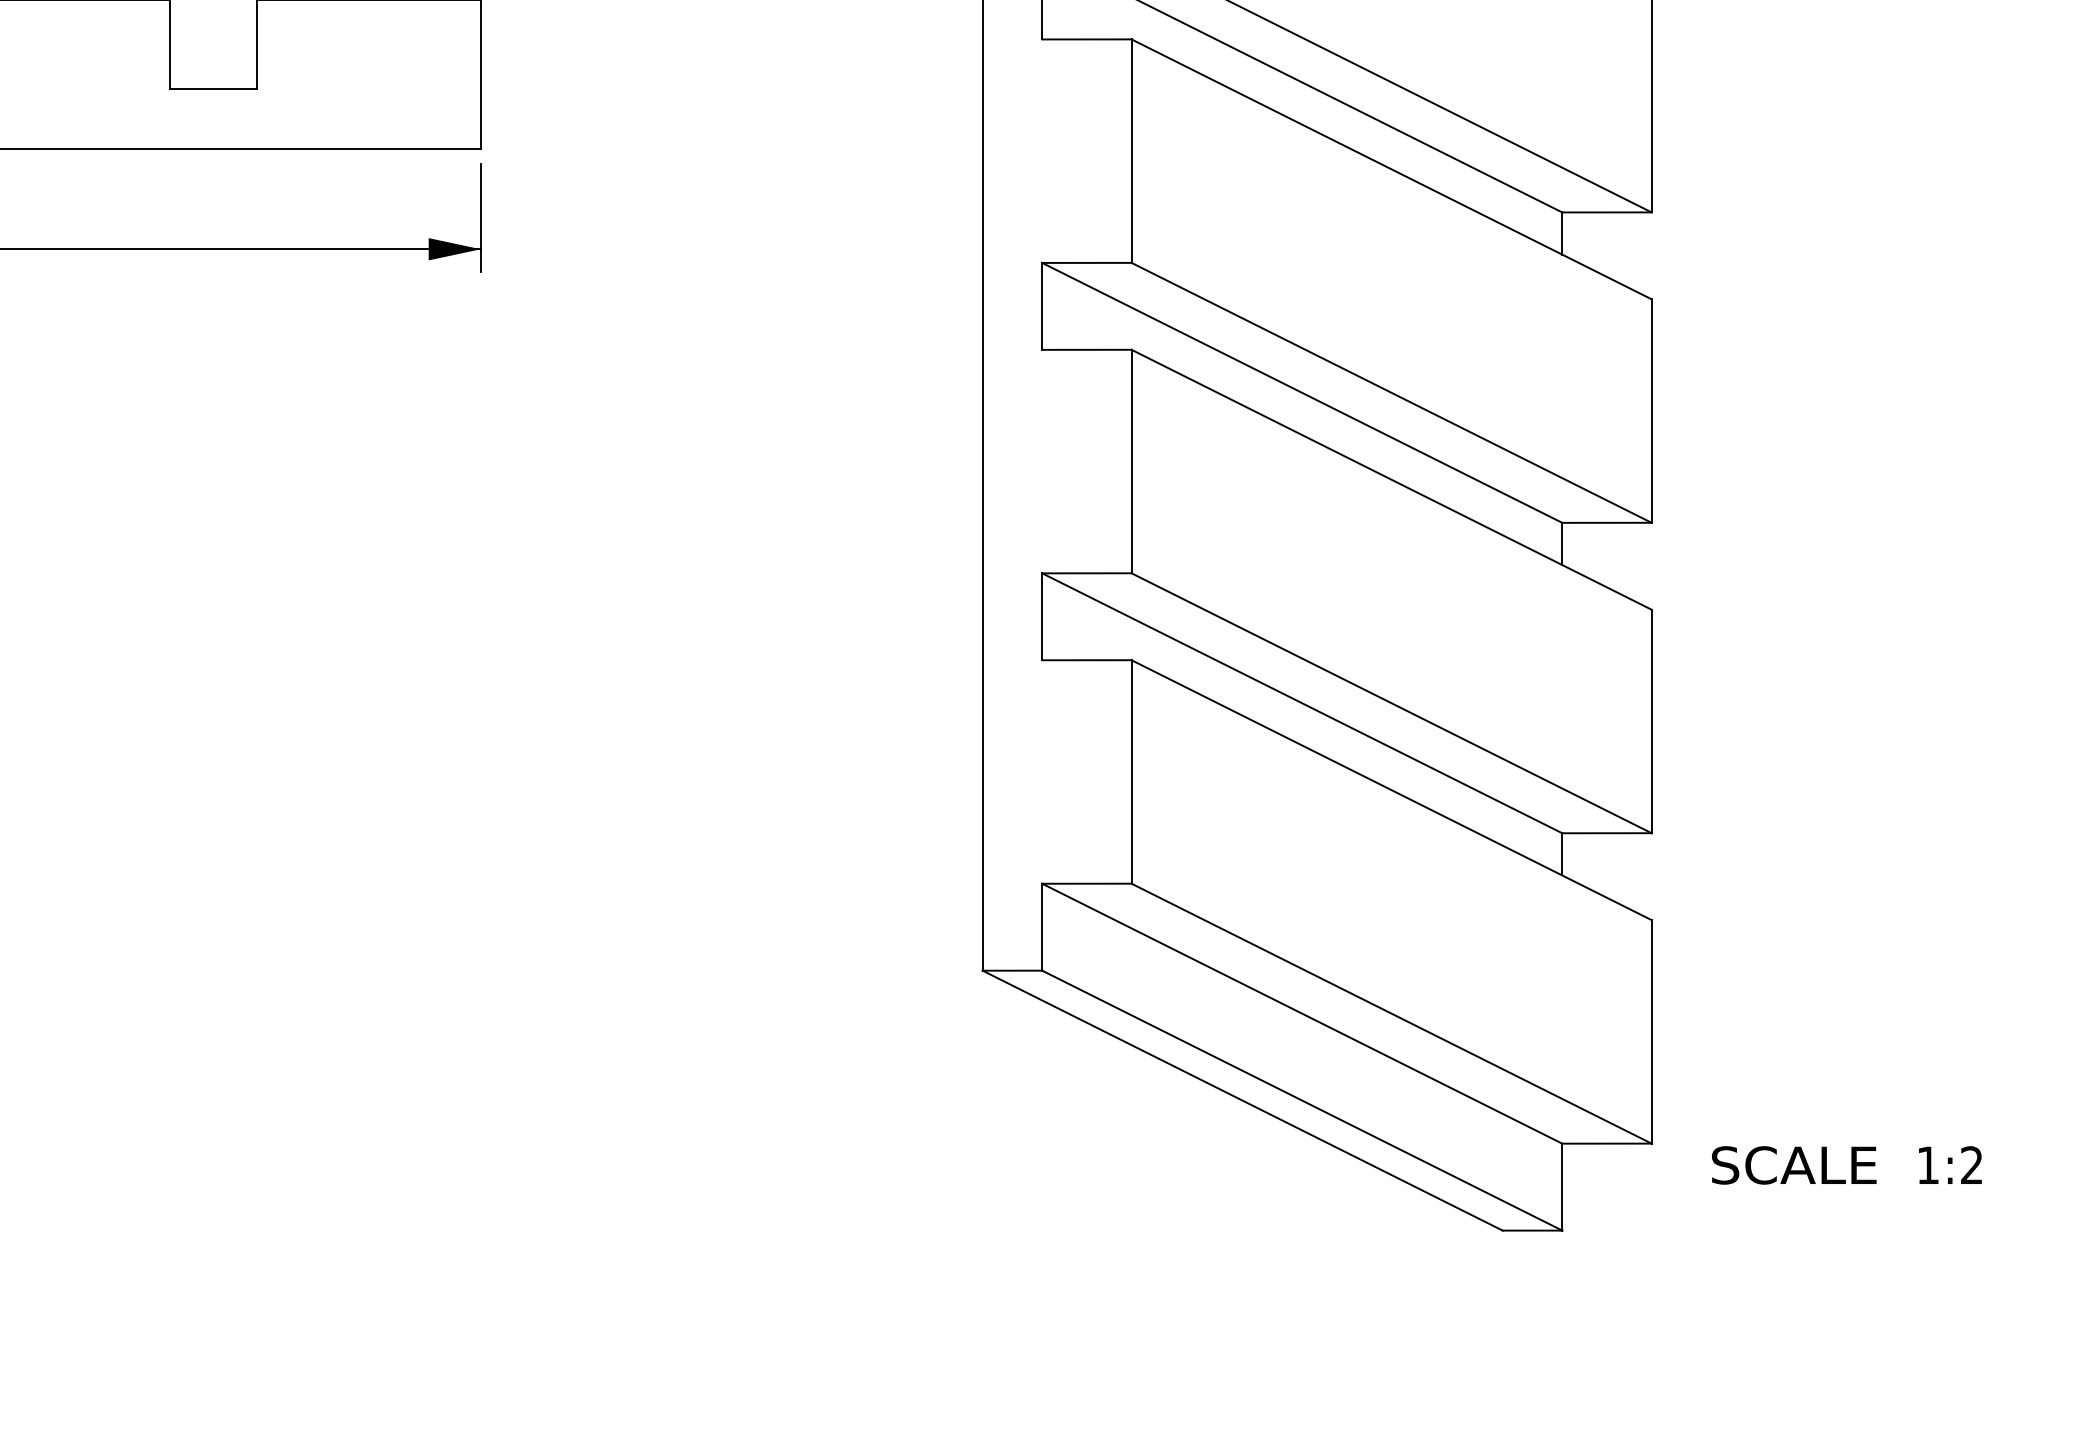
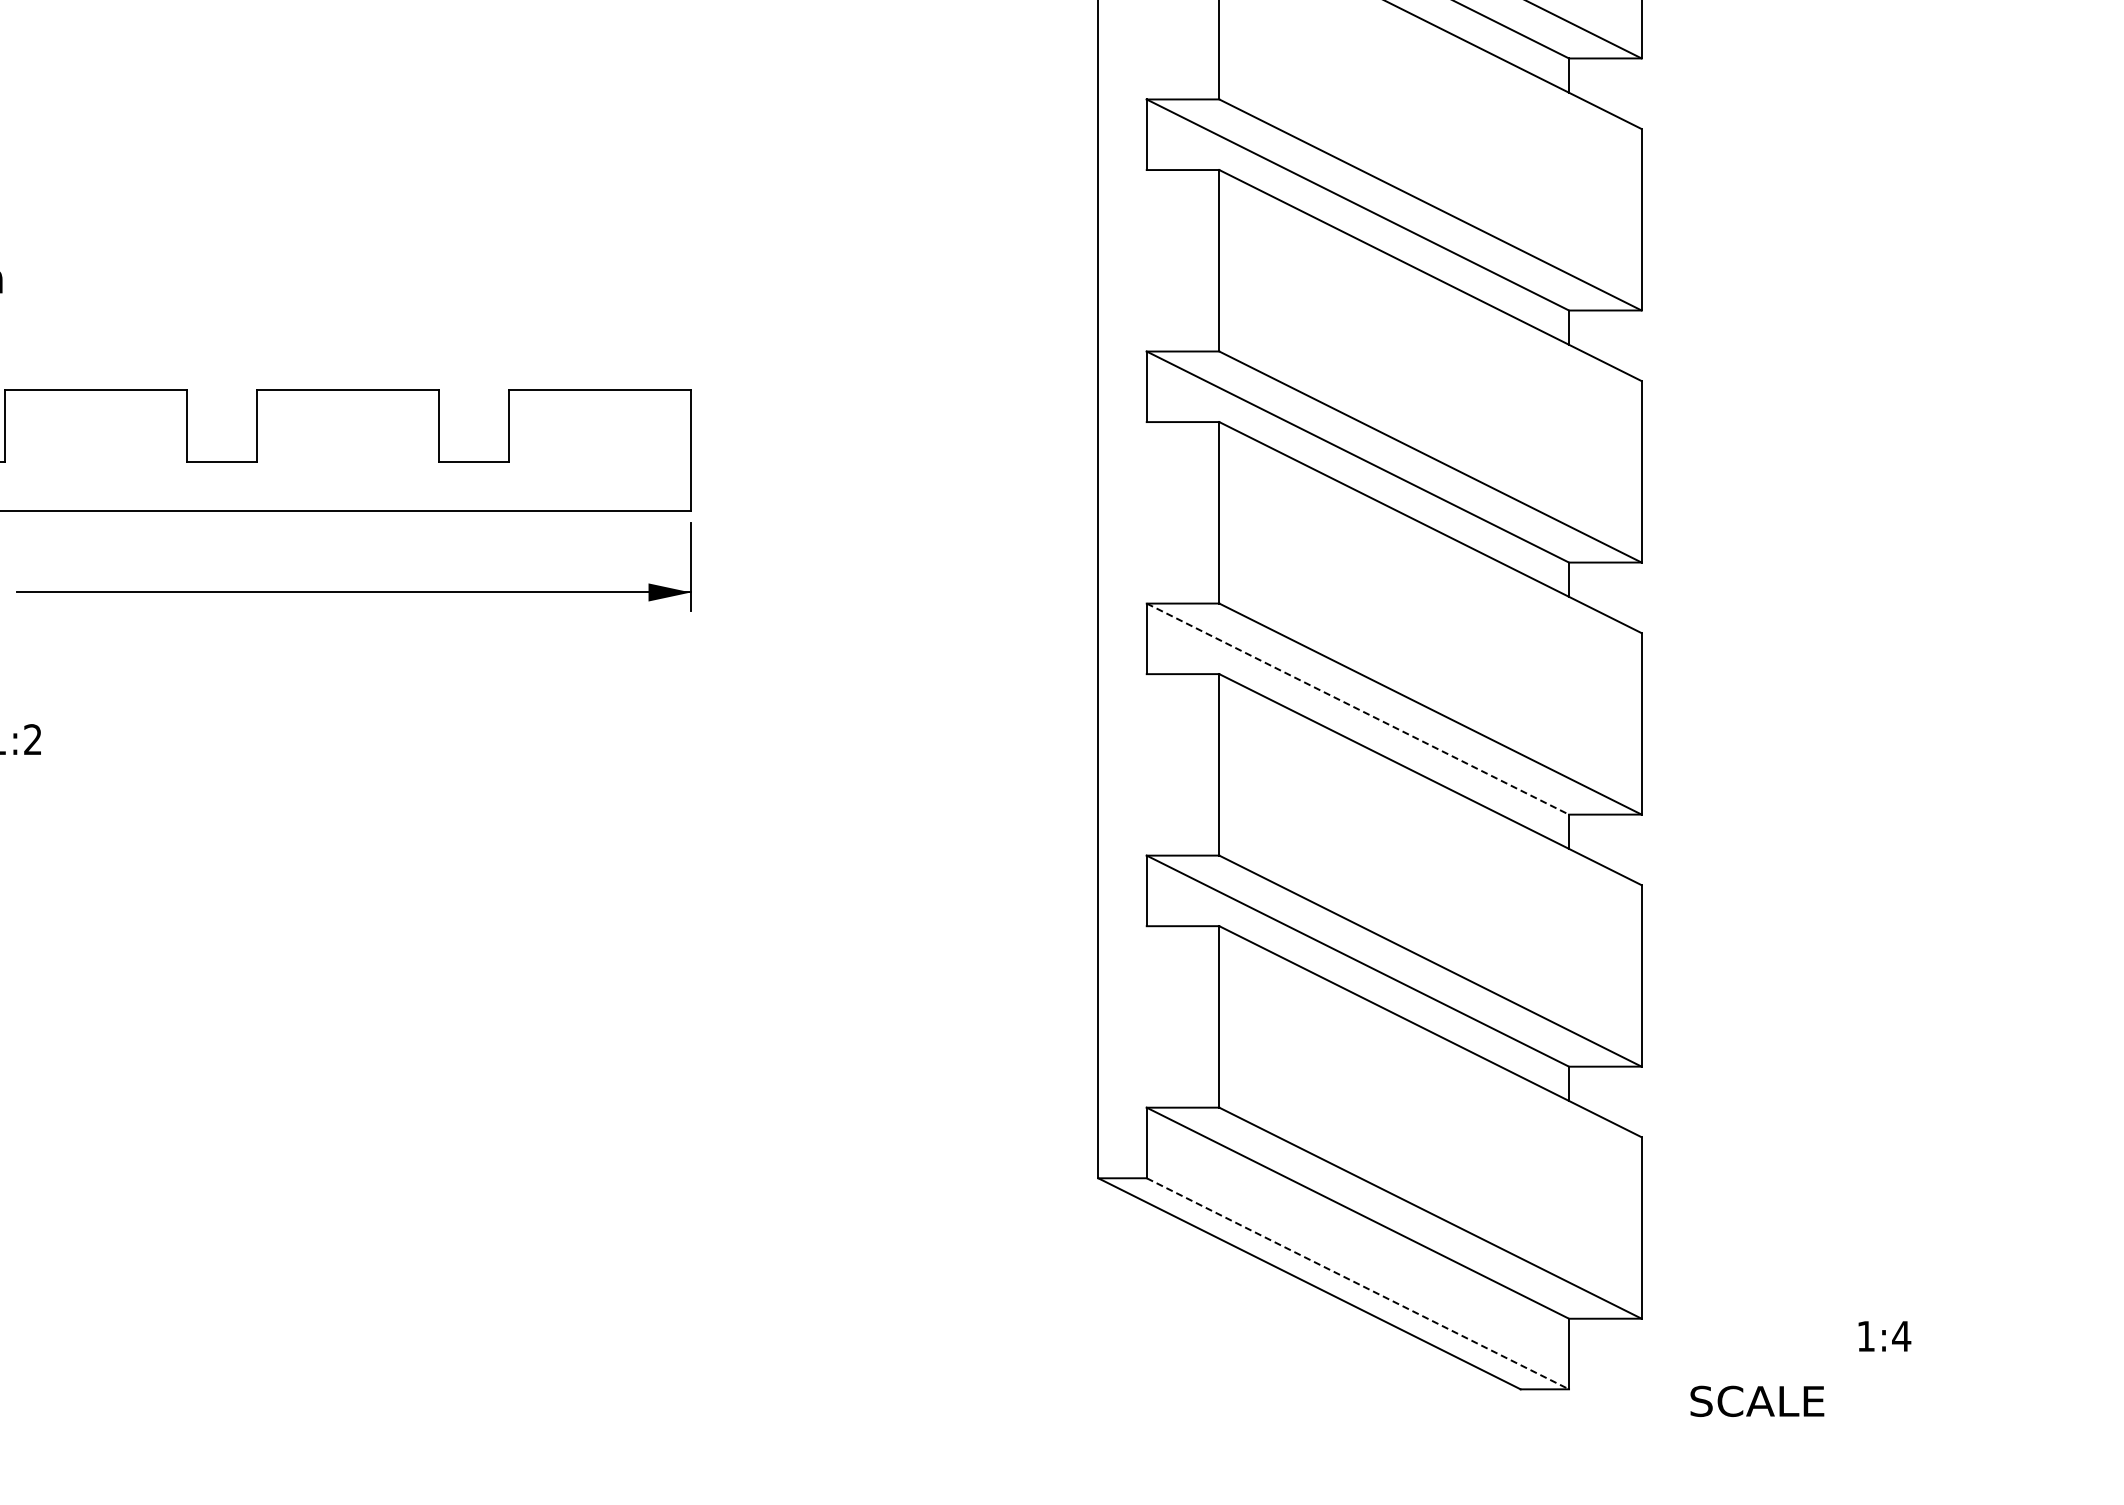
line: (1303, 393) -> (1358, 709), solid -> dashed
line: (1303, 1101) -> (1358, 1284), solid -> dashed
text: (1794, 1164) -> (1757, 1400), moved
text: (1971, 1164) -> (1901, 1335), 1:2 -> 1:4

